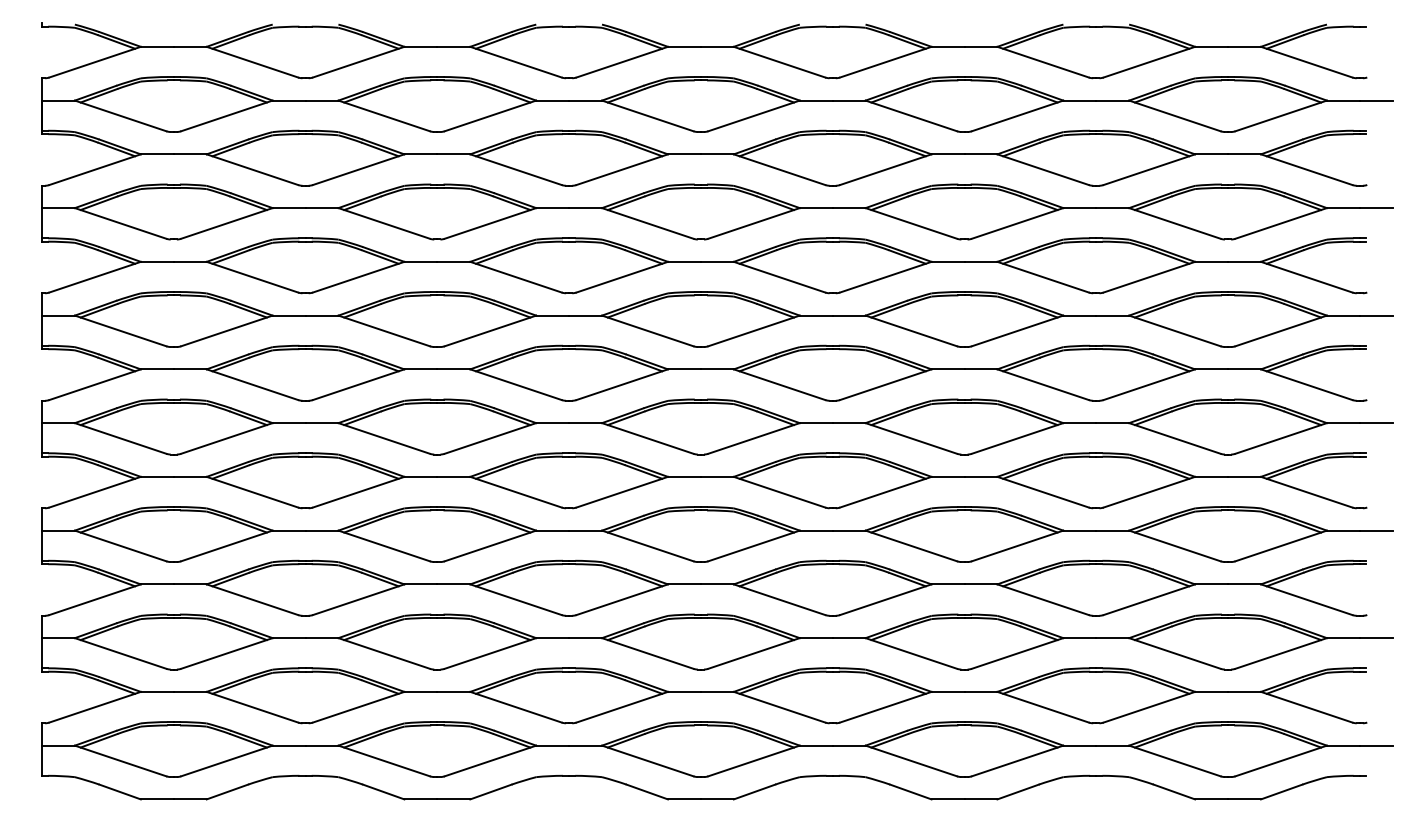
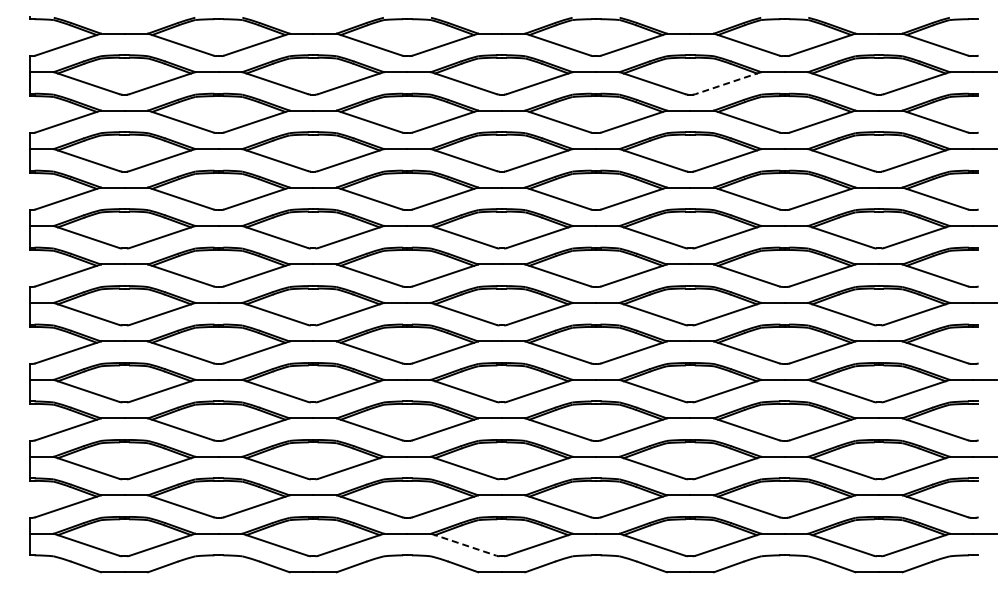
line: (1017, 116) -> (728, 83), solid -> dashed
line: (647, 760) -> (463, 544), solid -> dashed

